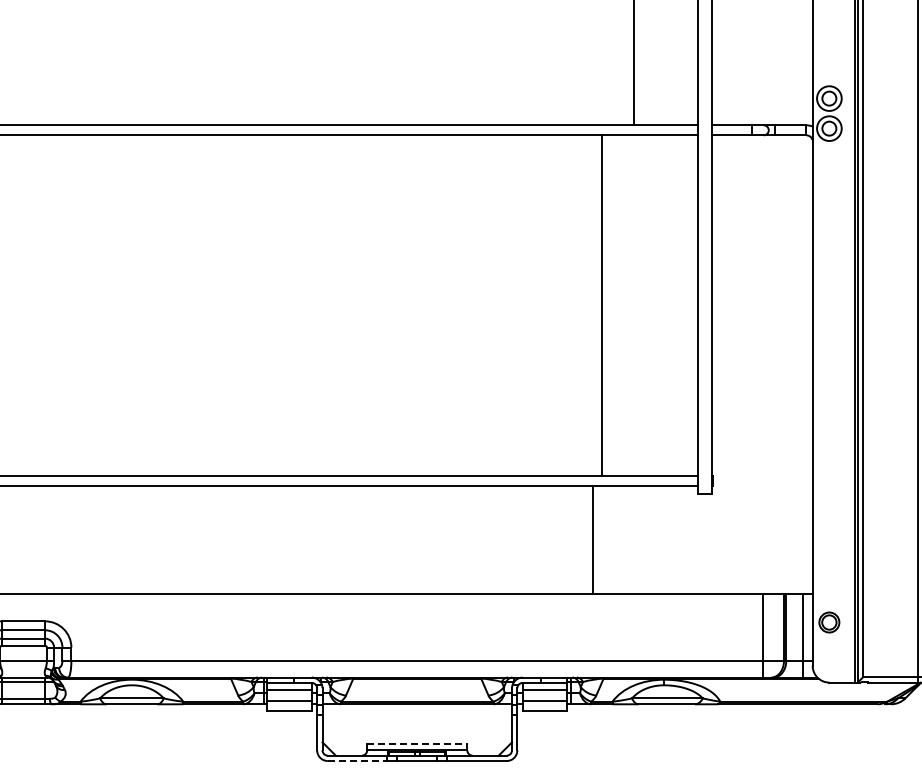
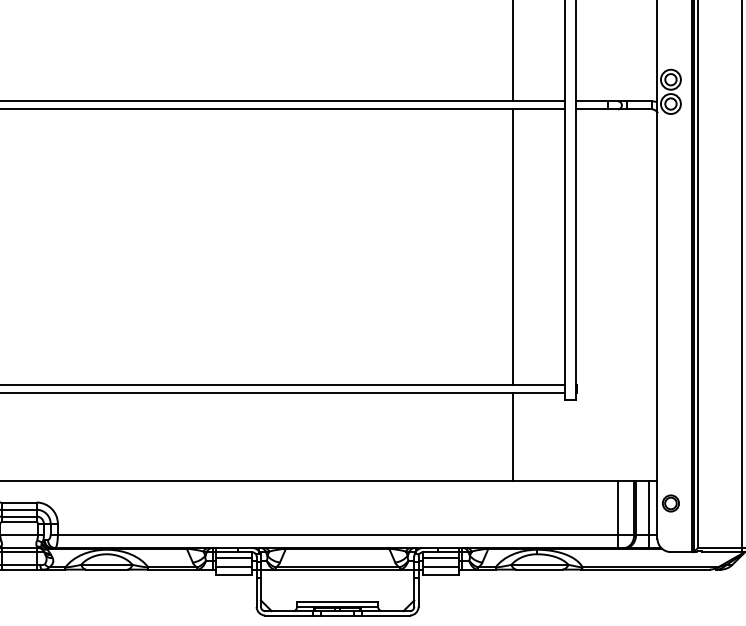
line: (601, 305) -> (512, 247), moved
line: (592, 539) -> (512, 436), moved
line: (417, 744) -> (337, 602), dashed -> solid
line: (357, 761) -> (289, 615), dashed -> solid

